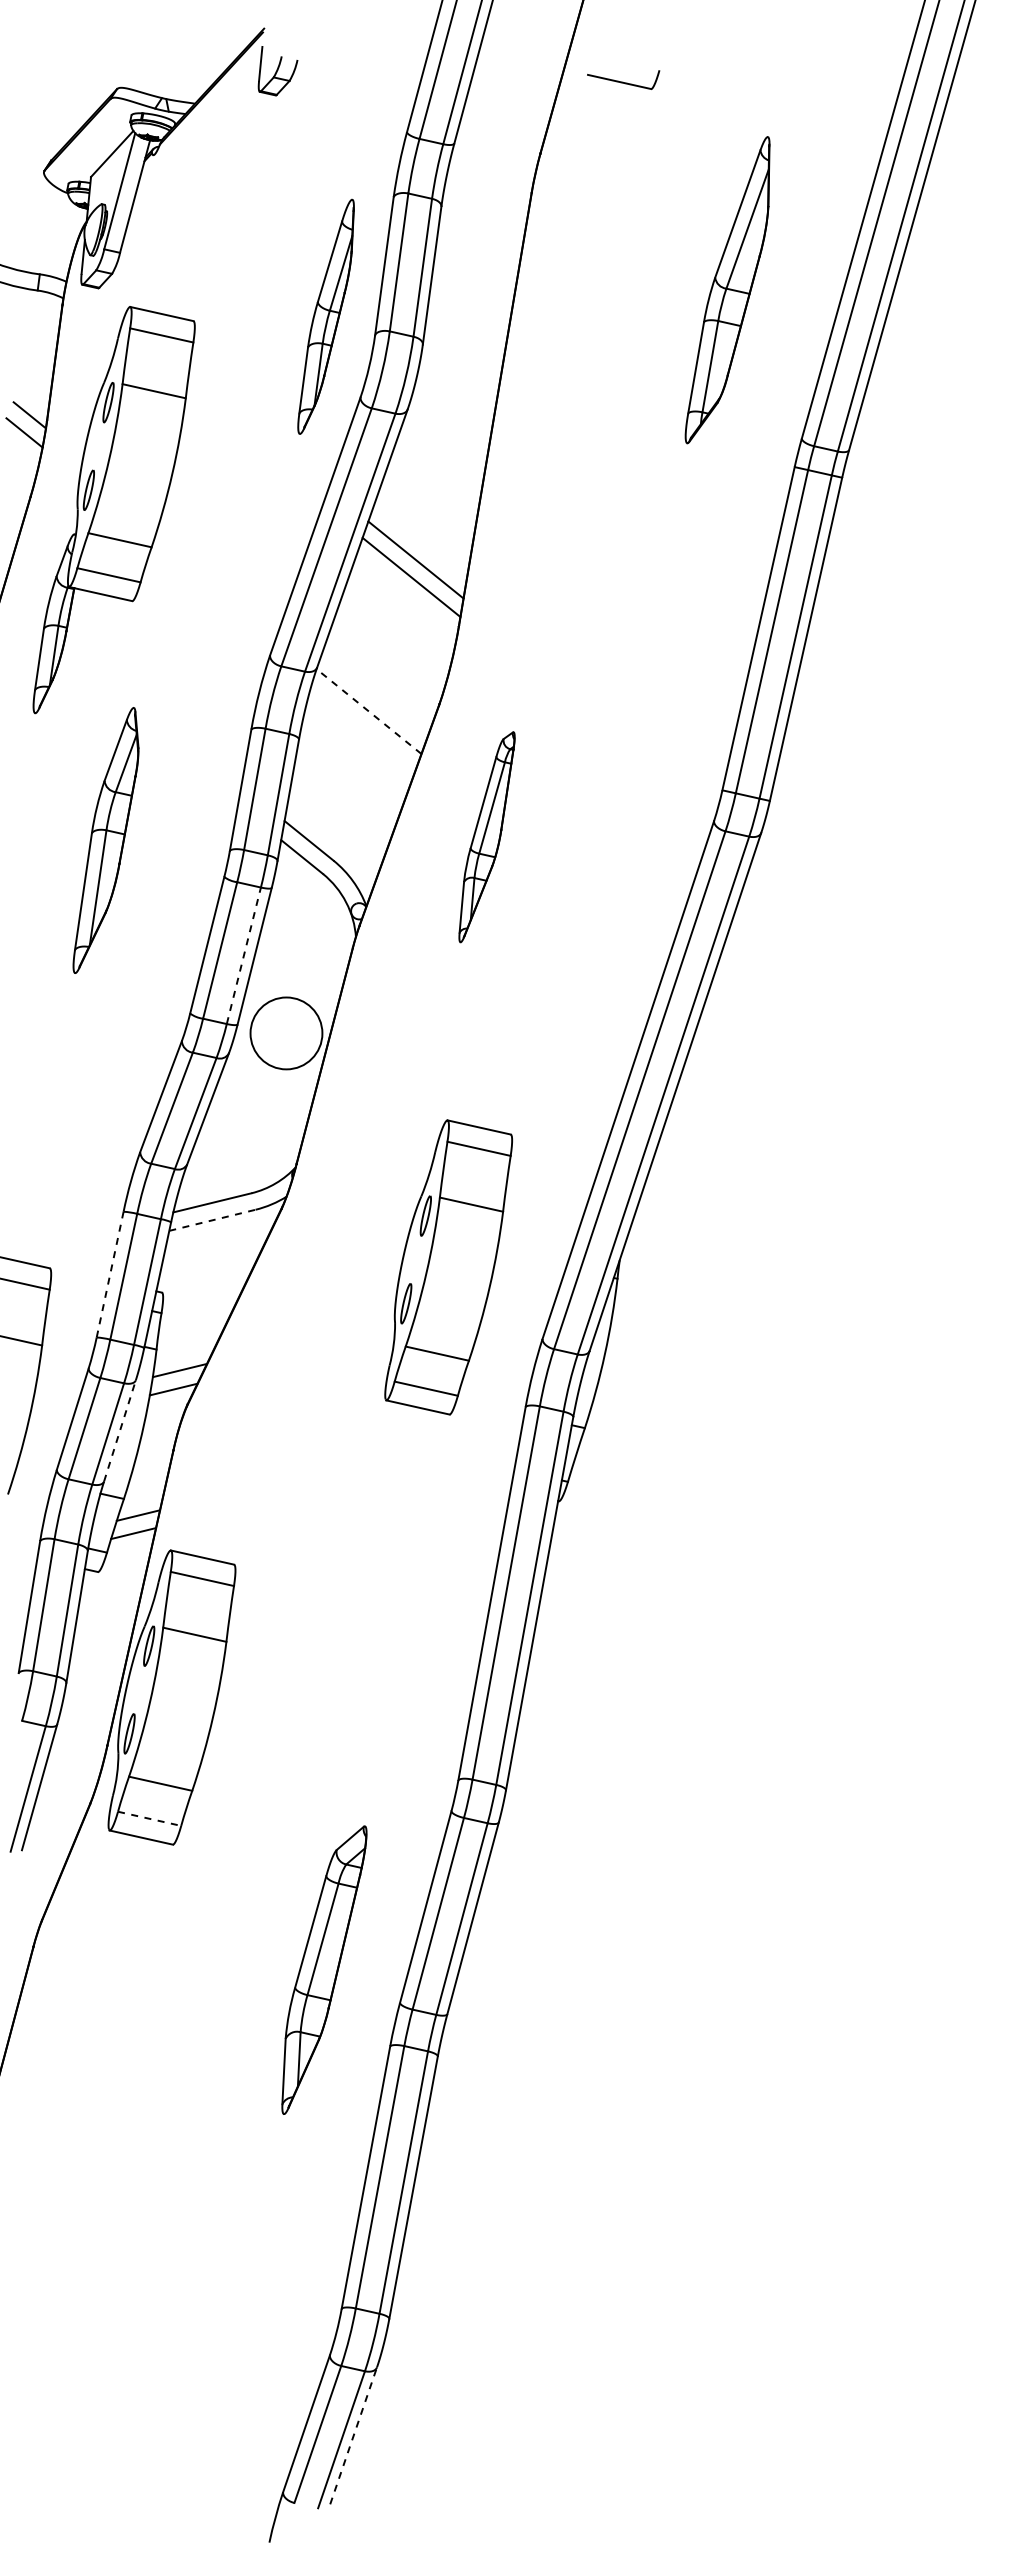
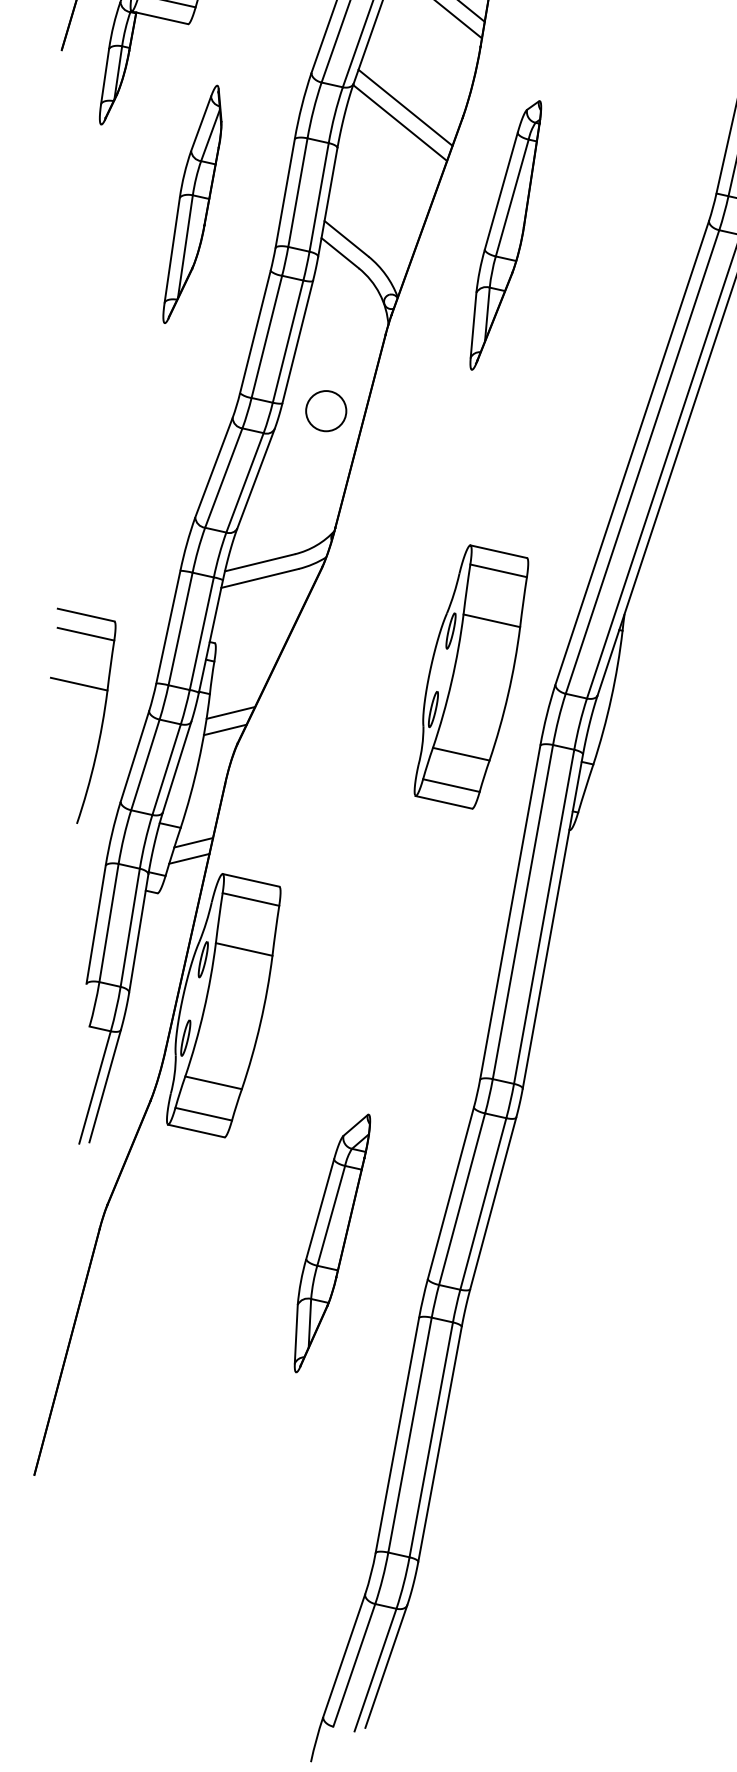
line: (374, 694) -> (405, 107), added
line: (368, 711) -> (399, 122), dashed -> solid
part: (486, 837) -> (505, 235), size x1.43
part: (105, 840) -> (191, 204), moved
line: (243, 955) -> (287, 341), dashed -> solid
circle: (286, 1032) -> (326, 410), size x0.62
line: (212, 1220) -> (260, 578), dashed -> solid
part: (448, 1267) -> (471, 677), moved
line: (110, 1274) -> (168, 626), dashed -> solid
line: (120, 1430) -> (177, 766), dashed -> solid
line: (150, 1818) -> (204, 1113), dashed -> solid
part: (324, 1969) -> (332, 1242), moved
line: (353, 2435) -> (386, 1666), dashed -> solid

